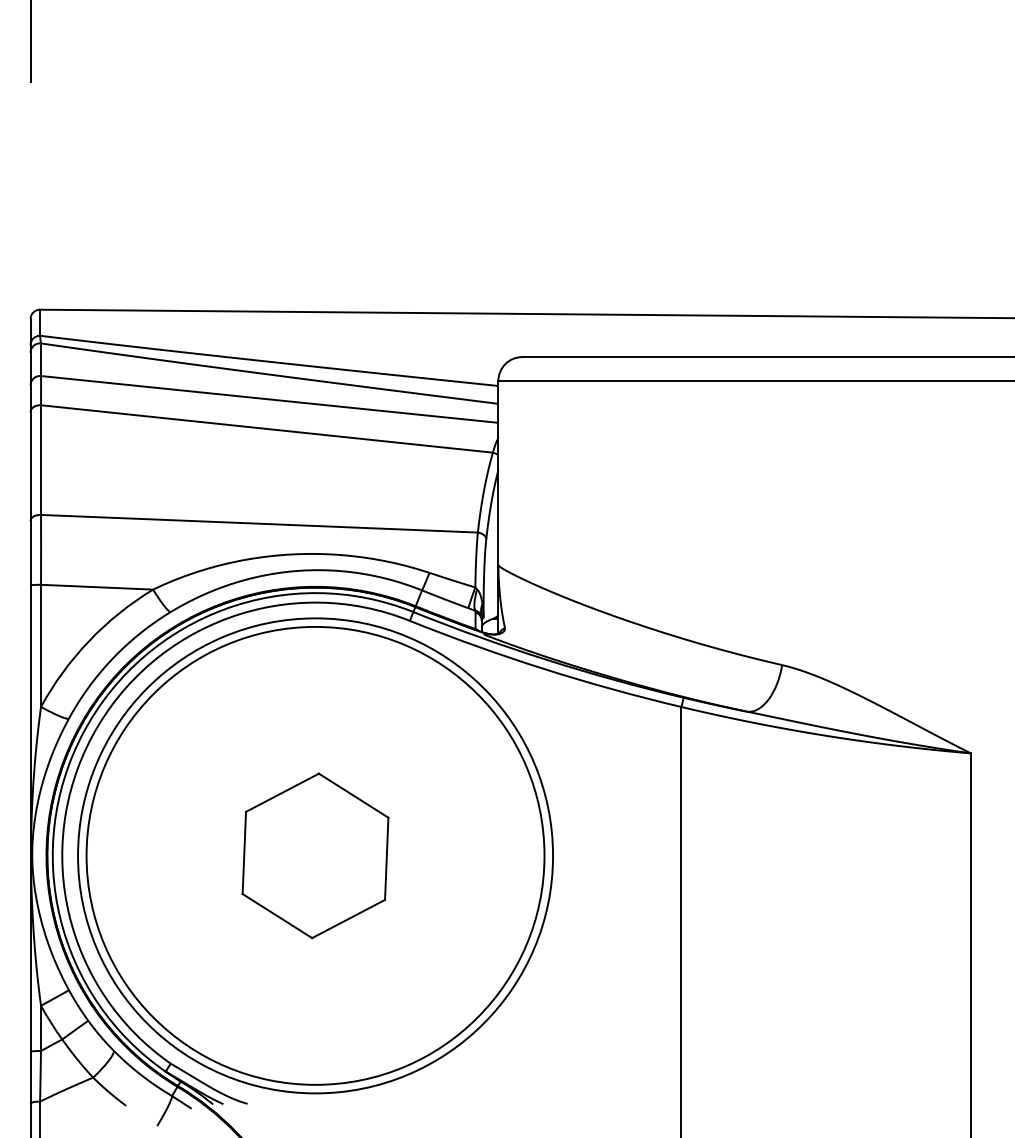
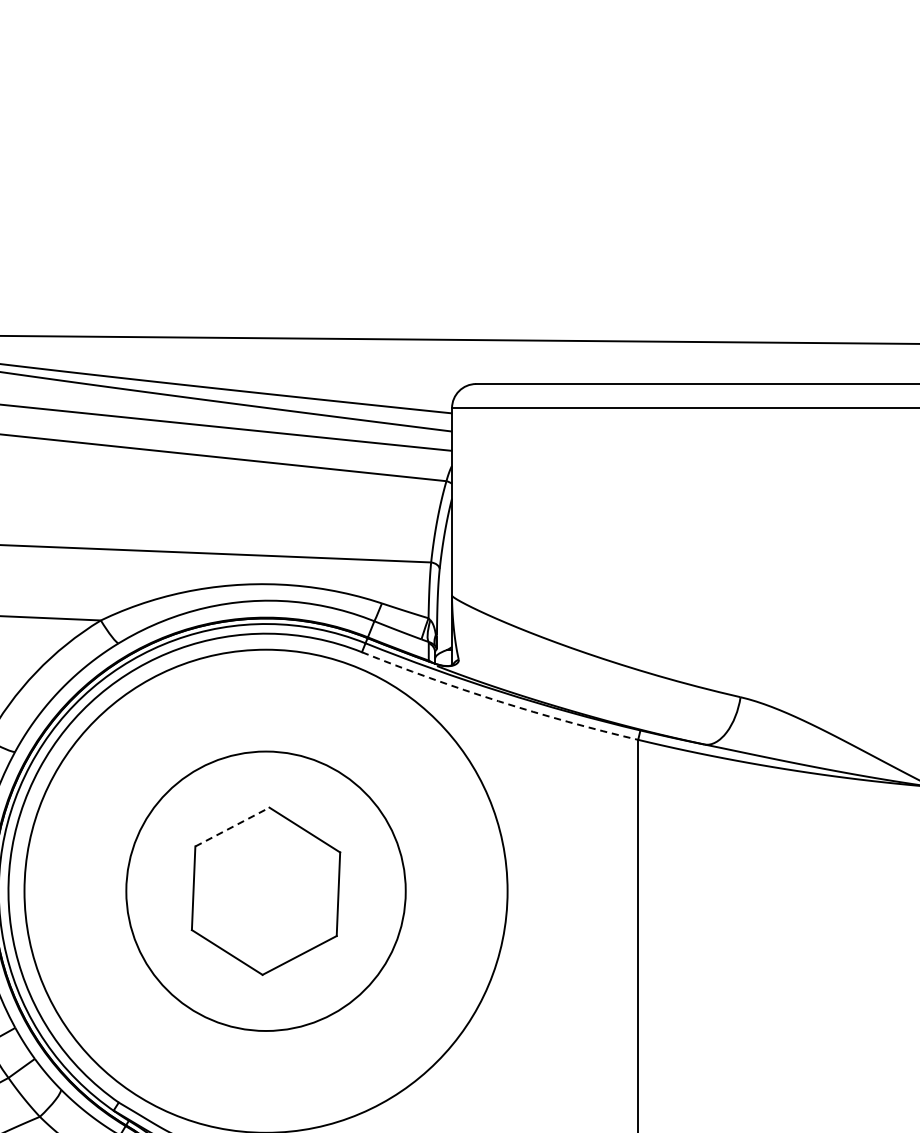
arc: (544, 669) -> (498, 701), solid -> dashed
line: (282, 792) -> (232, 826), solid -> dashed
circle: (315, 855) -> (266, 890), size x0.6

